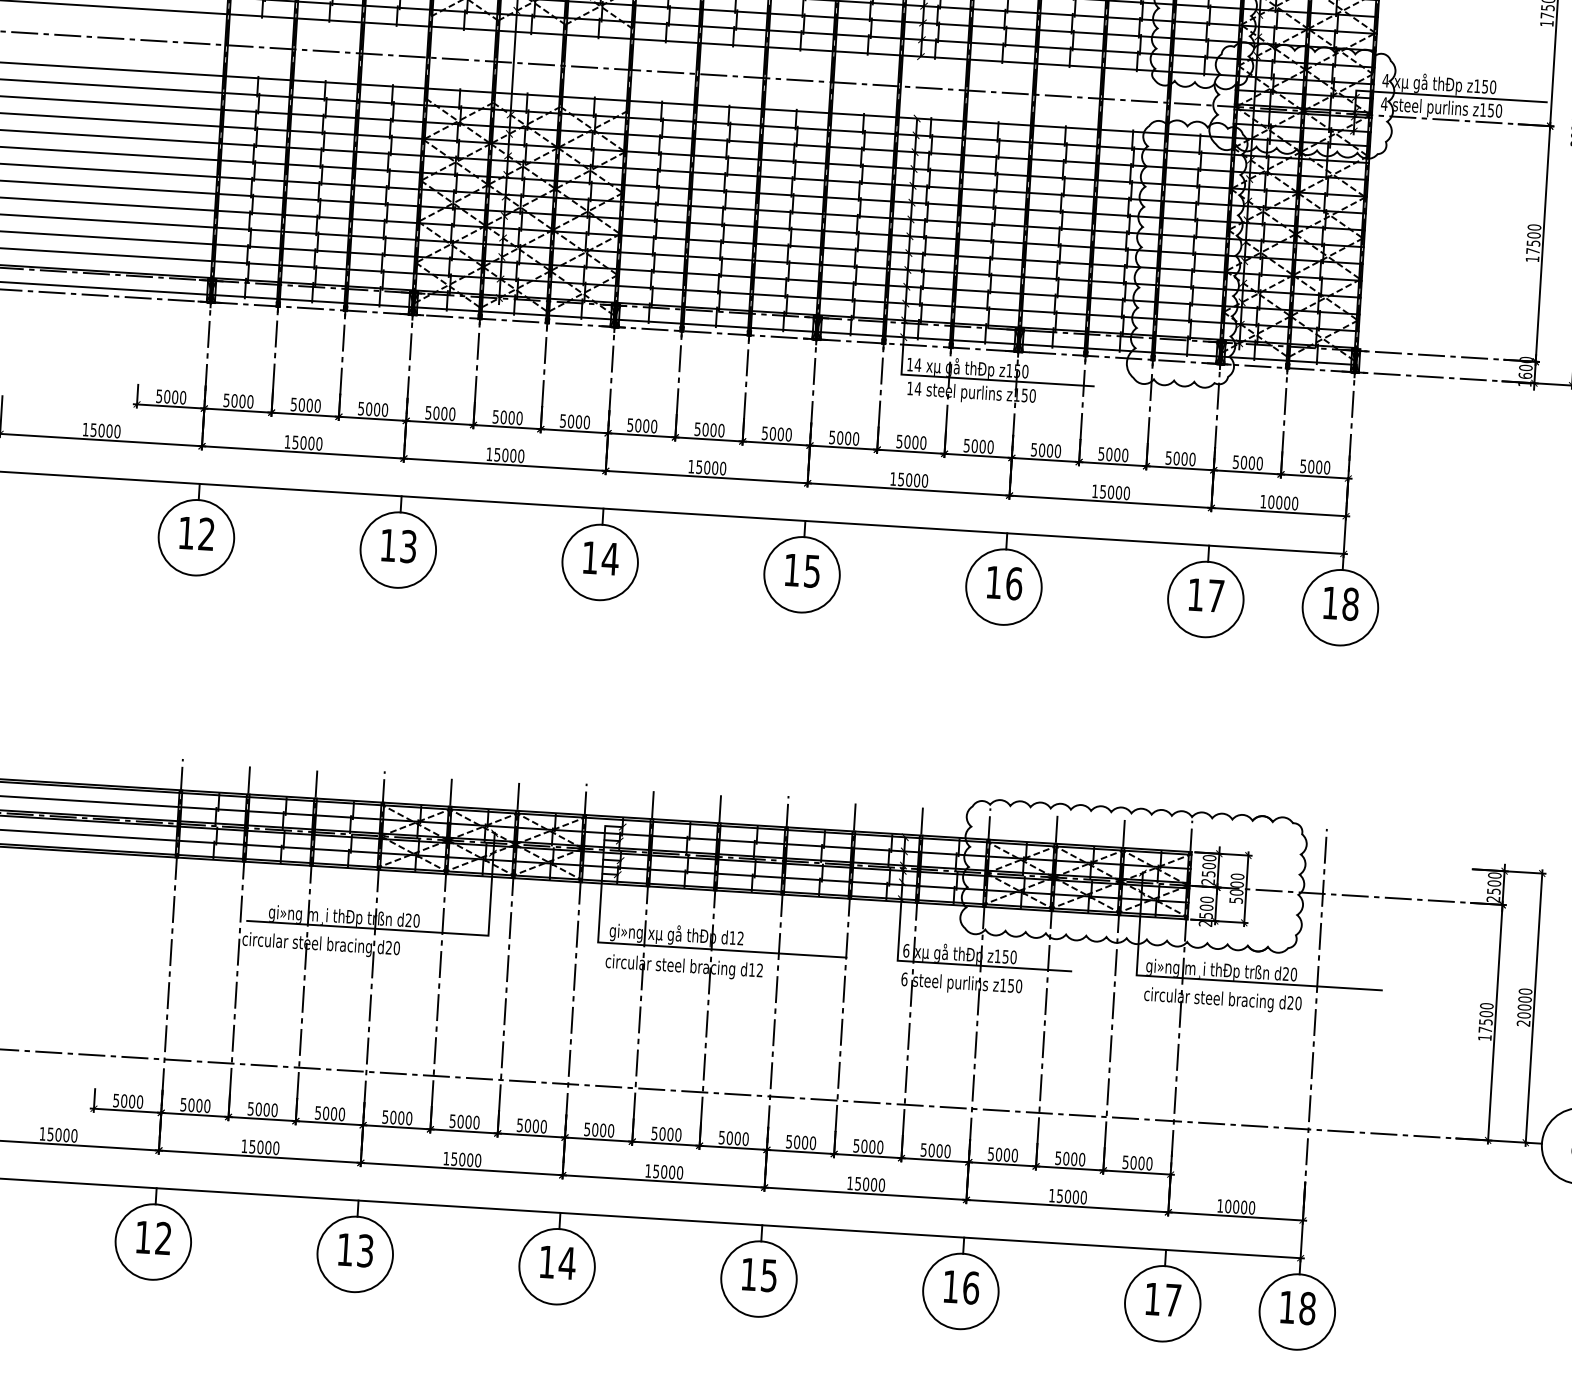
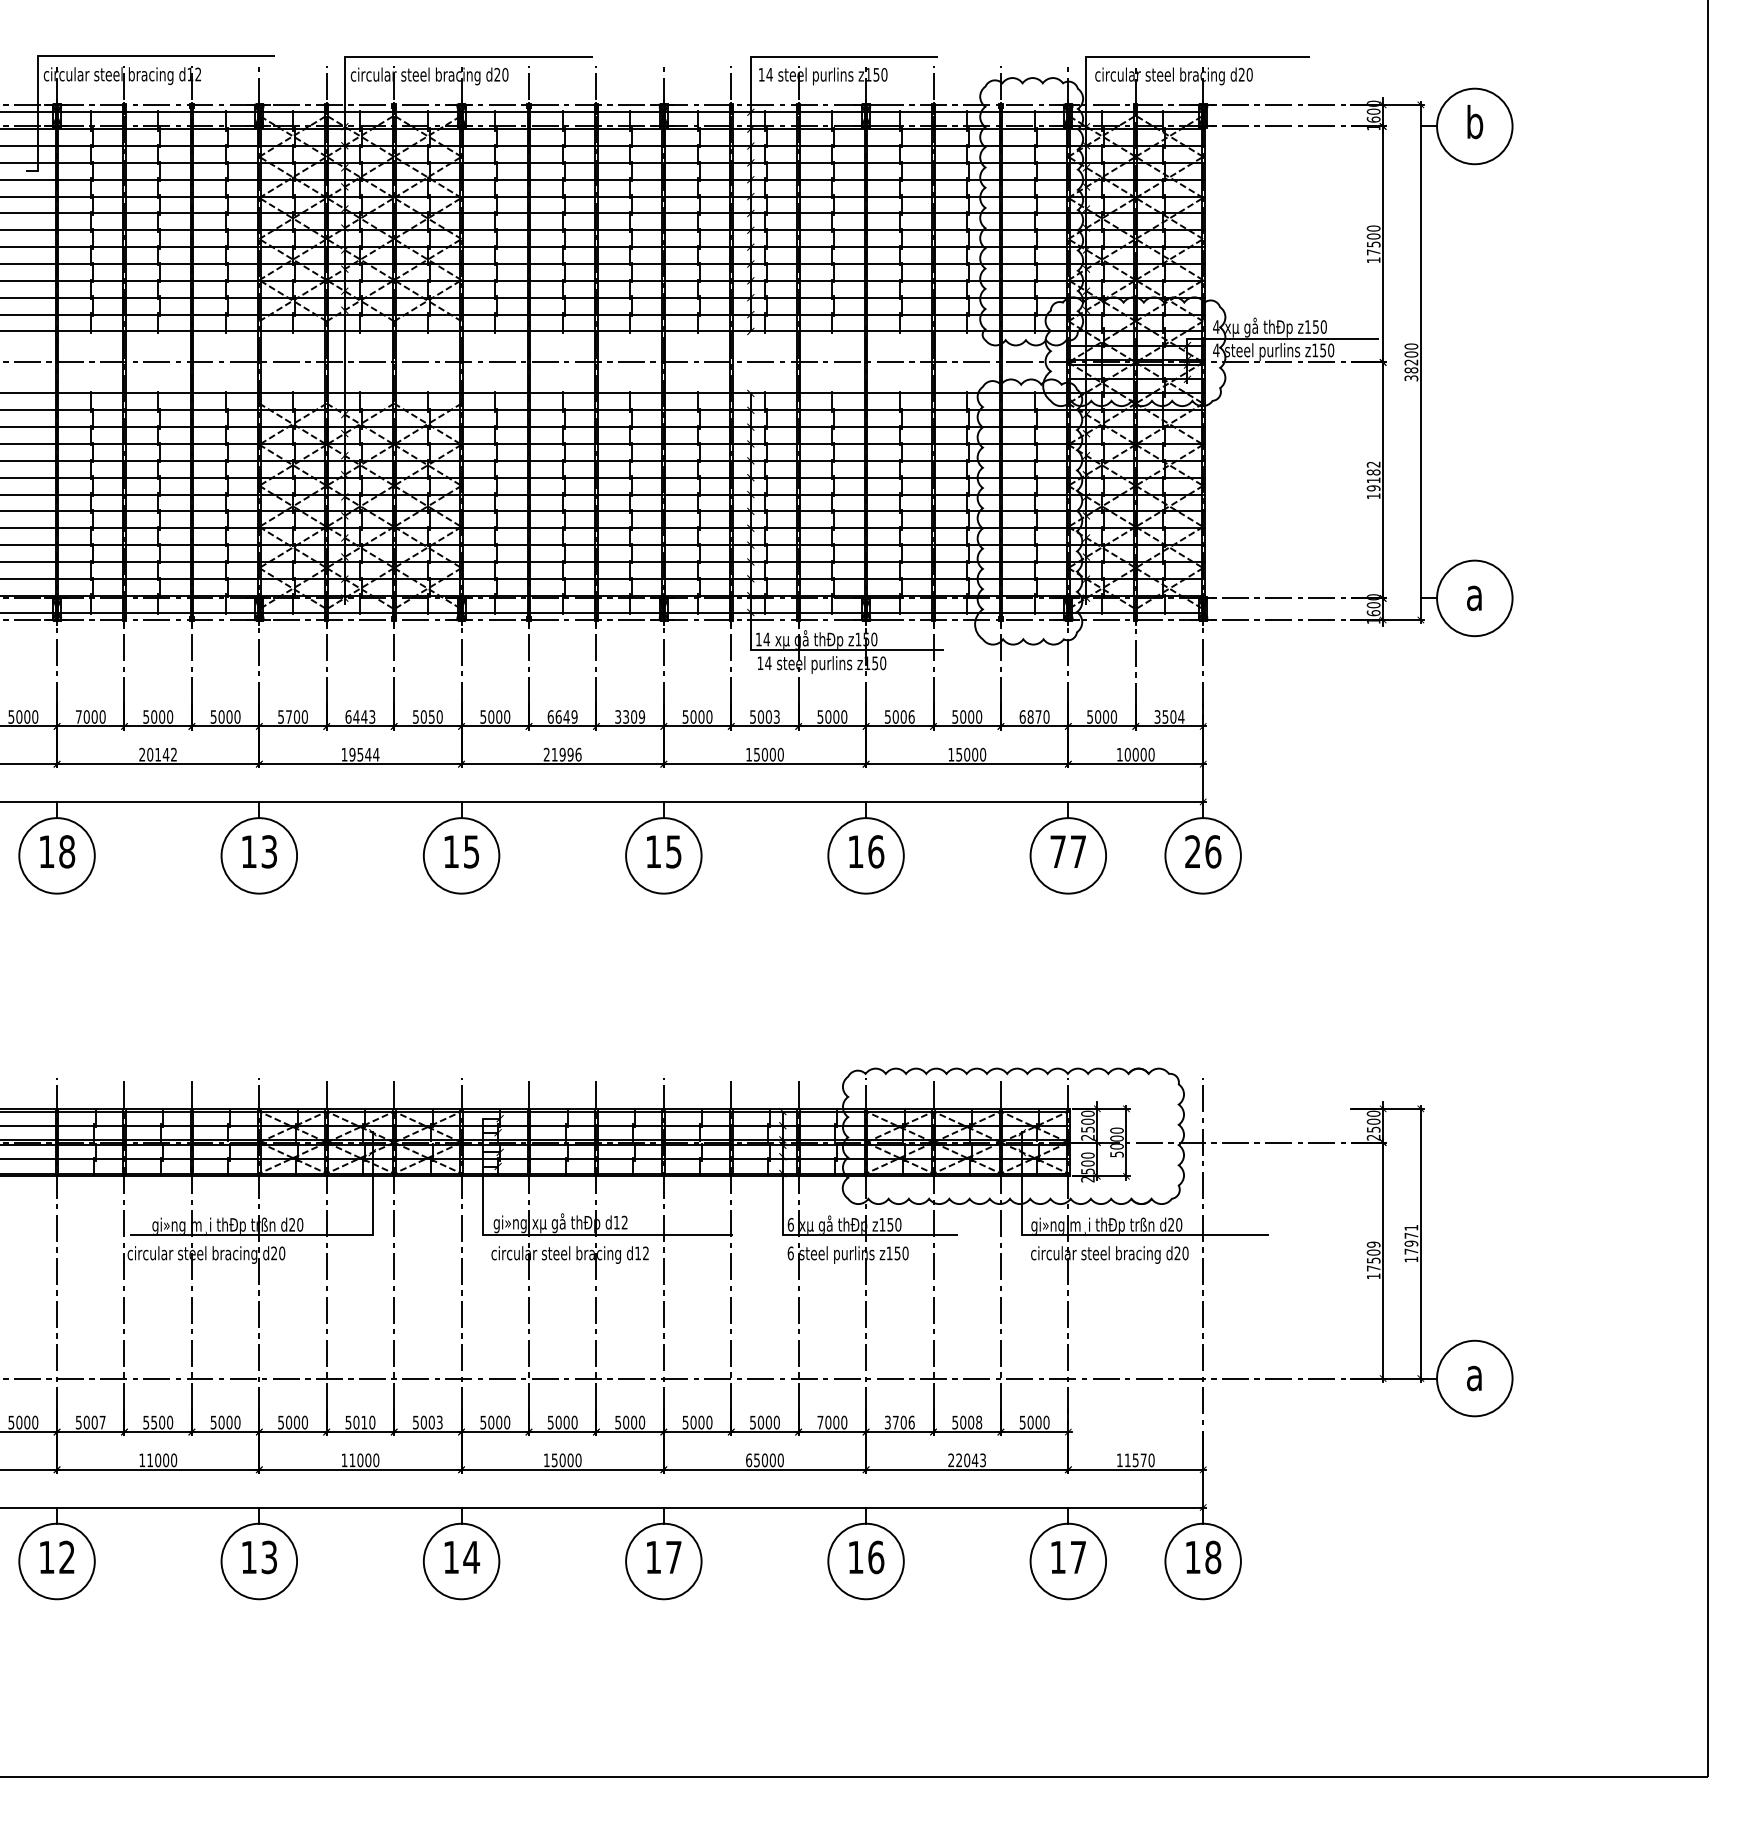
text: (1533, 239) -> (1373, 476), 17500 -> 19182
text: (226, 399) -> (78, 716), 5000 -> 7000
text: (436, 412) -> (289, 716), 5000 -> 5700
text: (507, 417) -> (360, 716), 5000 -> 6443
text: (578, 421) -> (431, 716), 5000 -> 5050
text: (709, 429) -> (562, 716), 5000 -> 6649
text: (776, 433) -> (629, 716), 5000 -> 3309
text: (303, 442) -> (158, 754), 15000 -> 20142
text: (923, 442) -> (776, 716), 5000 -> 5003
text: (1057, 450) -> (911, 716), 5000 -> 5006
text: (509, 455) -> (364, 754), 15000 -> 19544
text: (1176, 458) -> (1030, 716), 5000 -> 6870
text: (1315, 466) -> (1169, 716), 5000 -> 3504
text: (707, 467) -> (562, 754), 15000 -> 21996
text: (207, 534) -> (67, 851), 12 -> 18
text: (610, 558) -> (471, 851), 14 -> 15
text: (1195, 594) -> (1057, 851), 17 -> 77
text: (1341, 603) -> (1203, 851), 18 -> 26
text: (1486, 1006) -> (1373, 1244), 17500 -> 17509
text: (1524, 1007) -> (1411, 1243), 20000 -> 17971
text: (207, 1106) -> (102, 1422), 5000 -> 5007
text: (259, 1109) -> (154, 1422), 5000 -> 5500
text: (468, 1122) -> (364, 1422), 5000 -> 5010
text: (543, 1126) -> (439, 1422), 5000 -> 5003
text: (252, 1146) -> (150, 1460), 15000 -> 11000
text: (923, 1149) -> (820, 1422), 5000 -> 7000
text: (1002, 1154) -> (899, 1422), 5000 -> 3706
text: (454, 1159) -> (352, 1460), 15000 -> 11000
text: (1082, 1159) -> (979, 1422), 5000 -> 5008
text: (850, 1183) -> (749, 1460), 15000 -> 65000
text: (1068, 1196) -> (967, 1460), 15000 -> 22043
text: (1235, 1207) -> (1135, 1460), 10000 -> 11570
text: (768, 1275) -> (673, 1557), 15 -> 17

